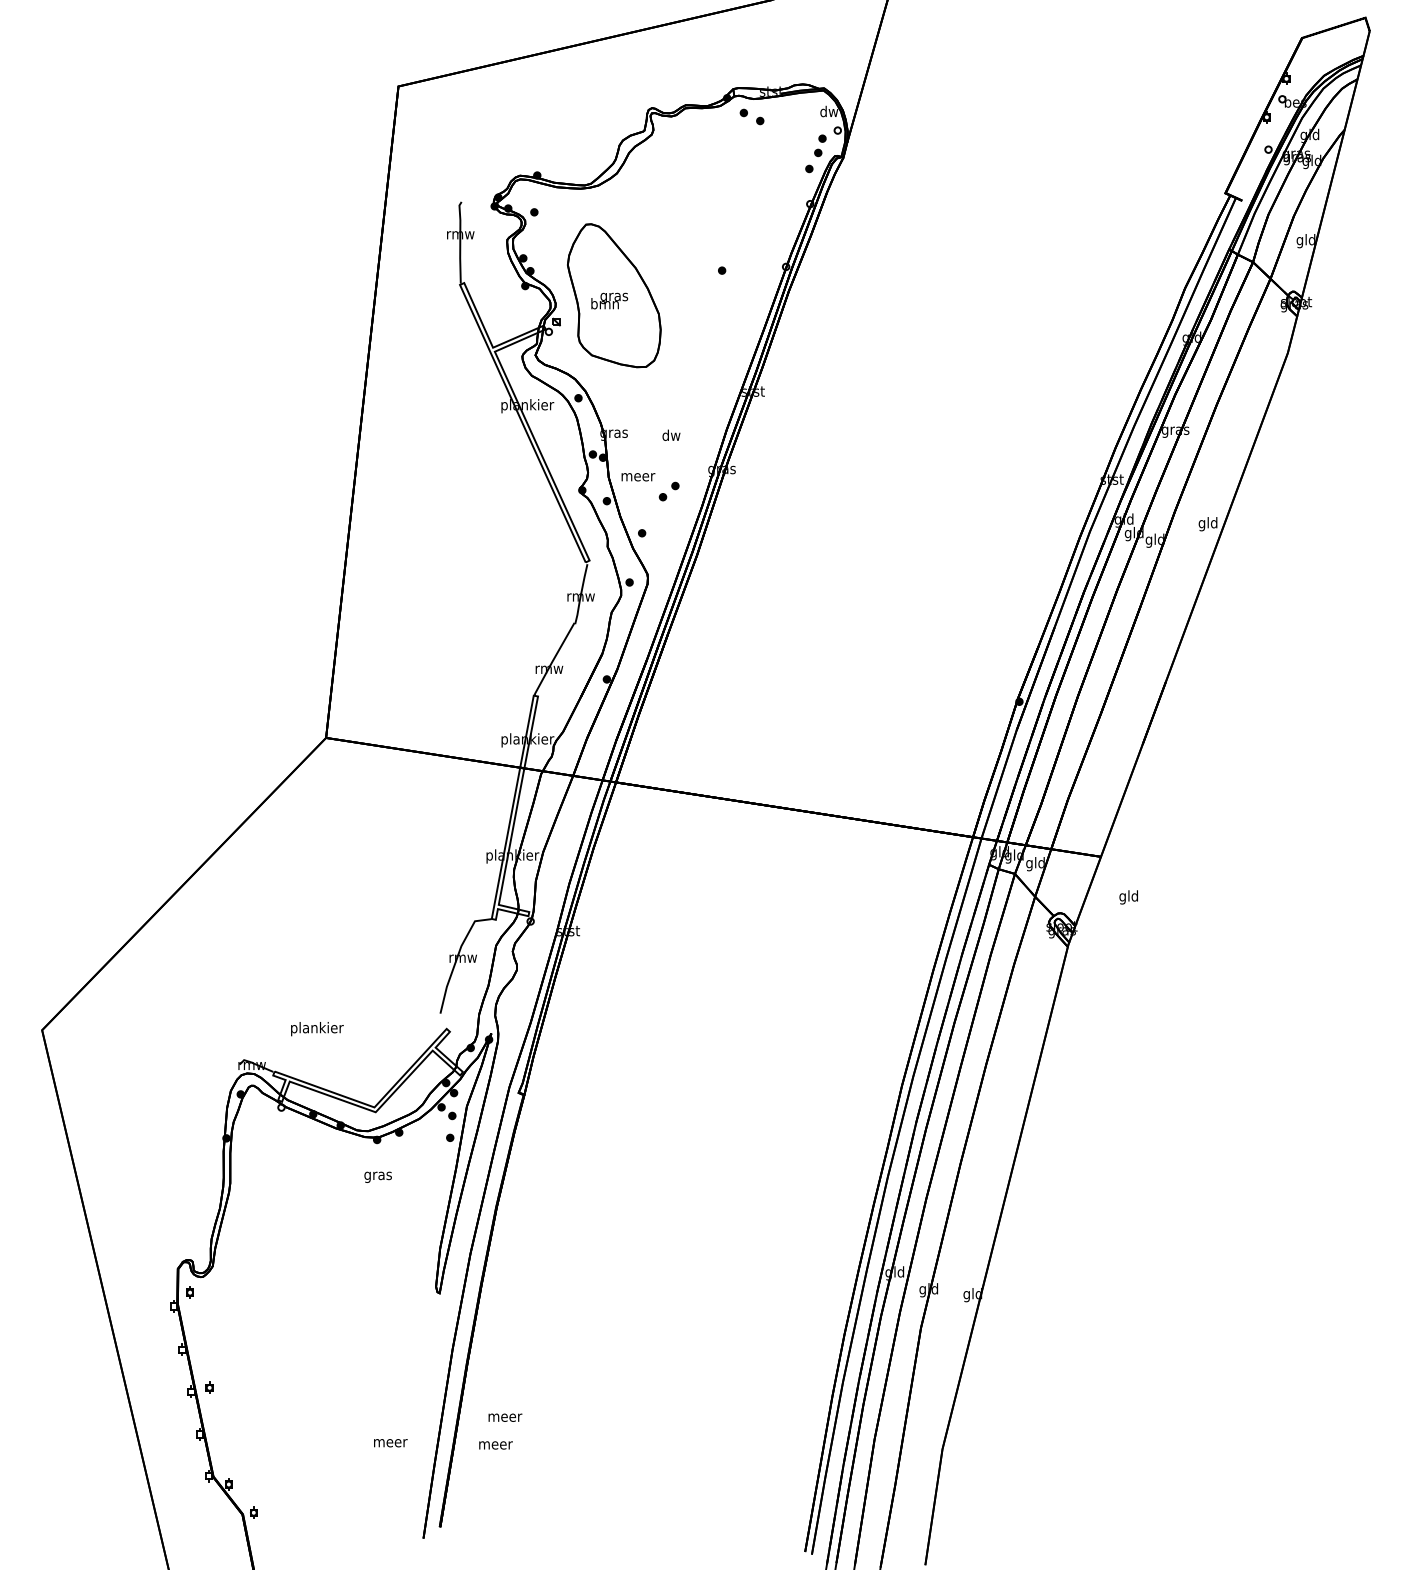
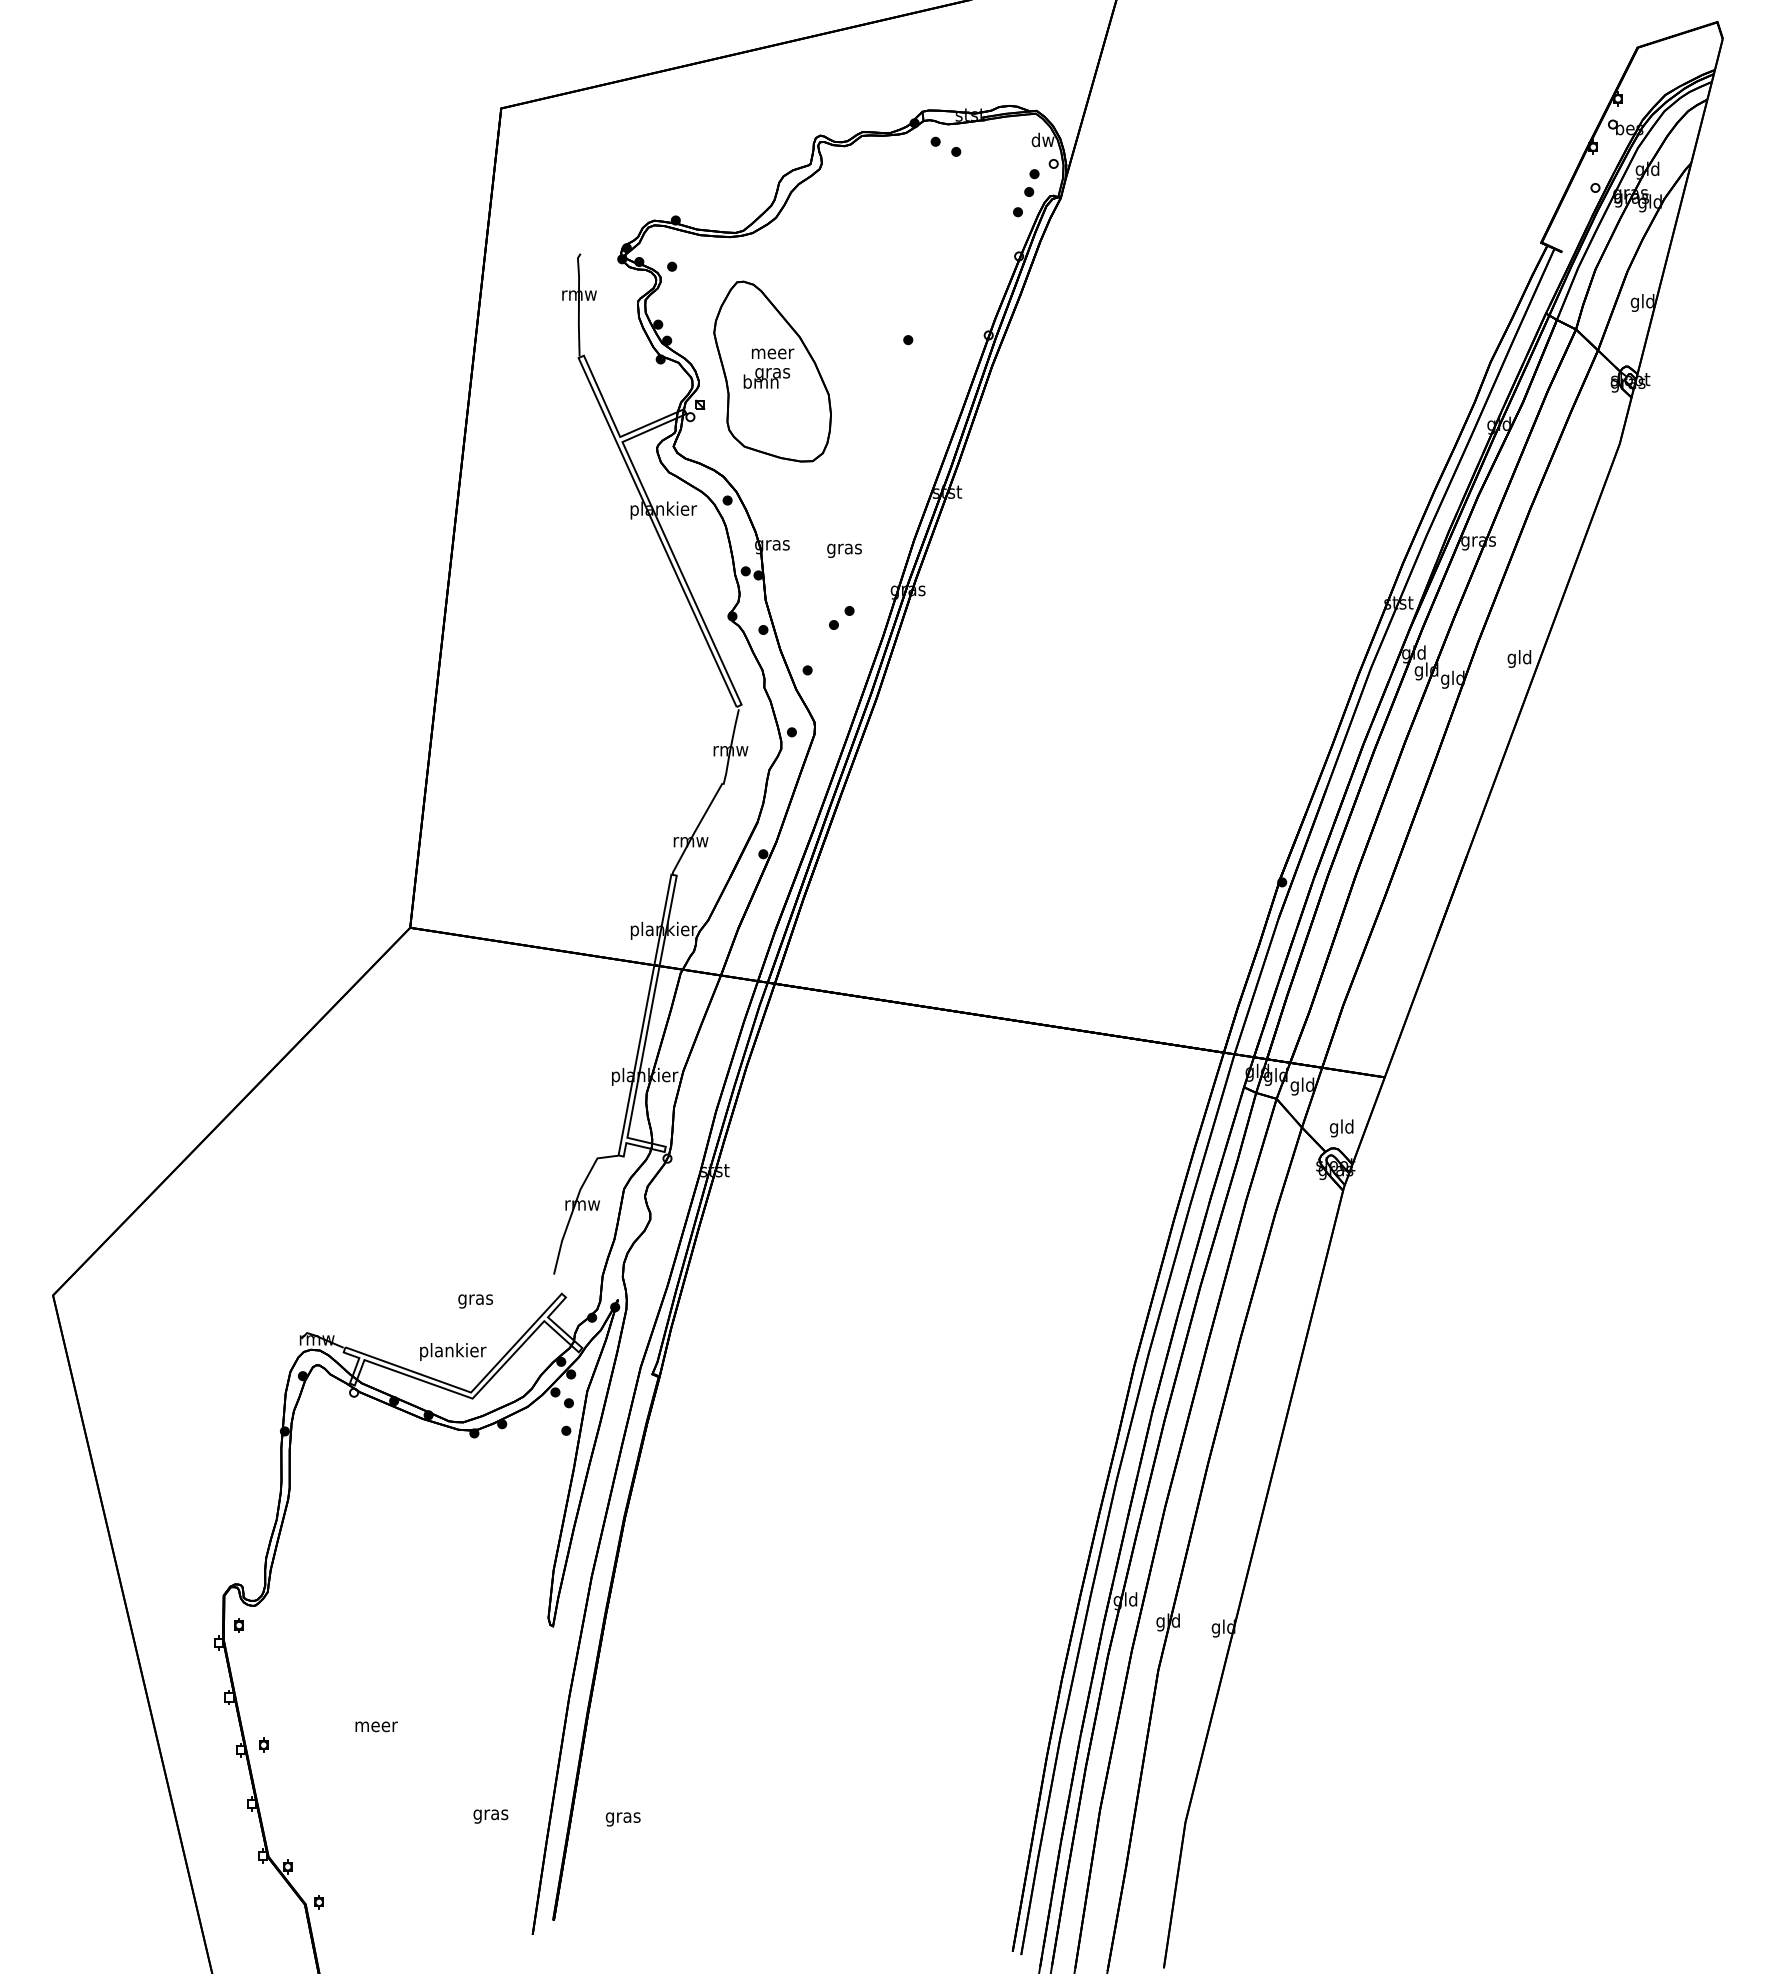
text: (671, 436) -> (844, 548), dw -> gras
text: (638, 476) -> (773, 353), moved
text: (1128, 897) -> (1341, 1128), moved
text: (317, 1028) -> (453, 1351), moved
text: (378, 1177) -> (475, 1301), moved
text: (505, 1417) -> (376, 1726), moved
text: (390, 1444) -> (491, 1816), meer -> gras
text: (495, 1446) -> (623, 1819), meer -> gras

